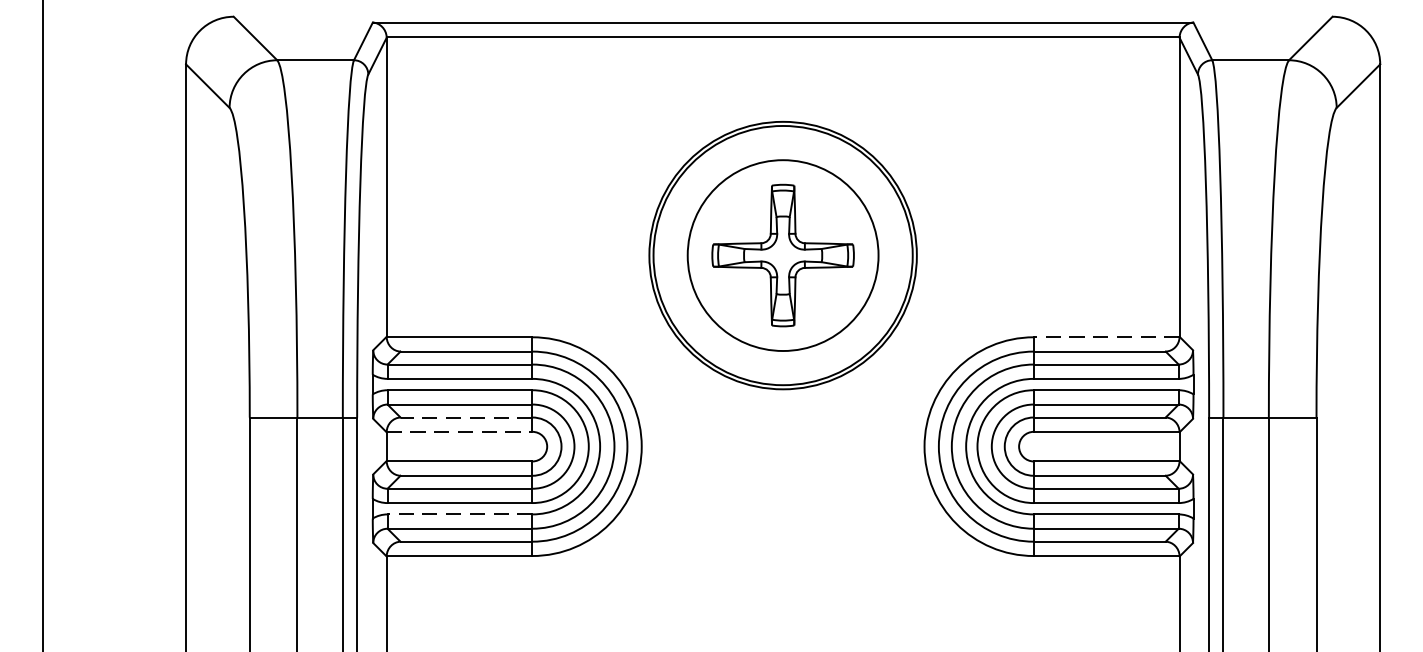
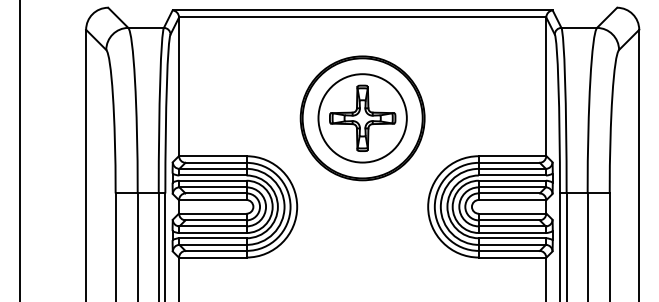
line: (1106, 337) -> (512, 156), dashed -> solid
line: (467, 417) -> (216, 193), dashed -> solid
line: (458, 432) -> (212, 200), dashed -> solid
line: (461, 514) -> (213, 238), dashed -> solid

